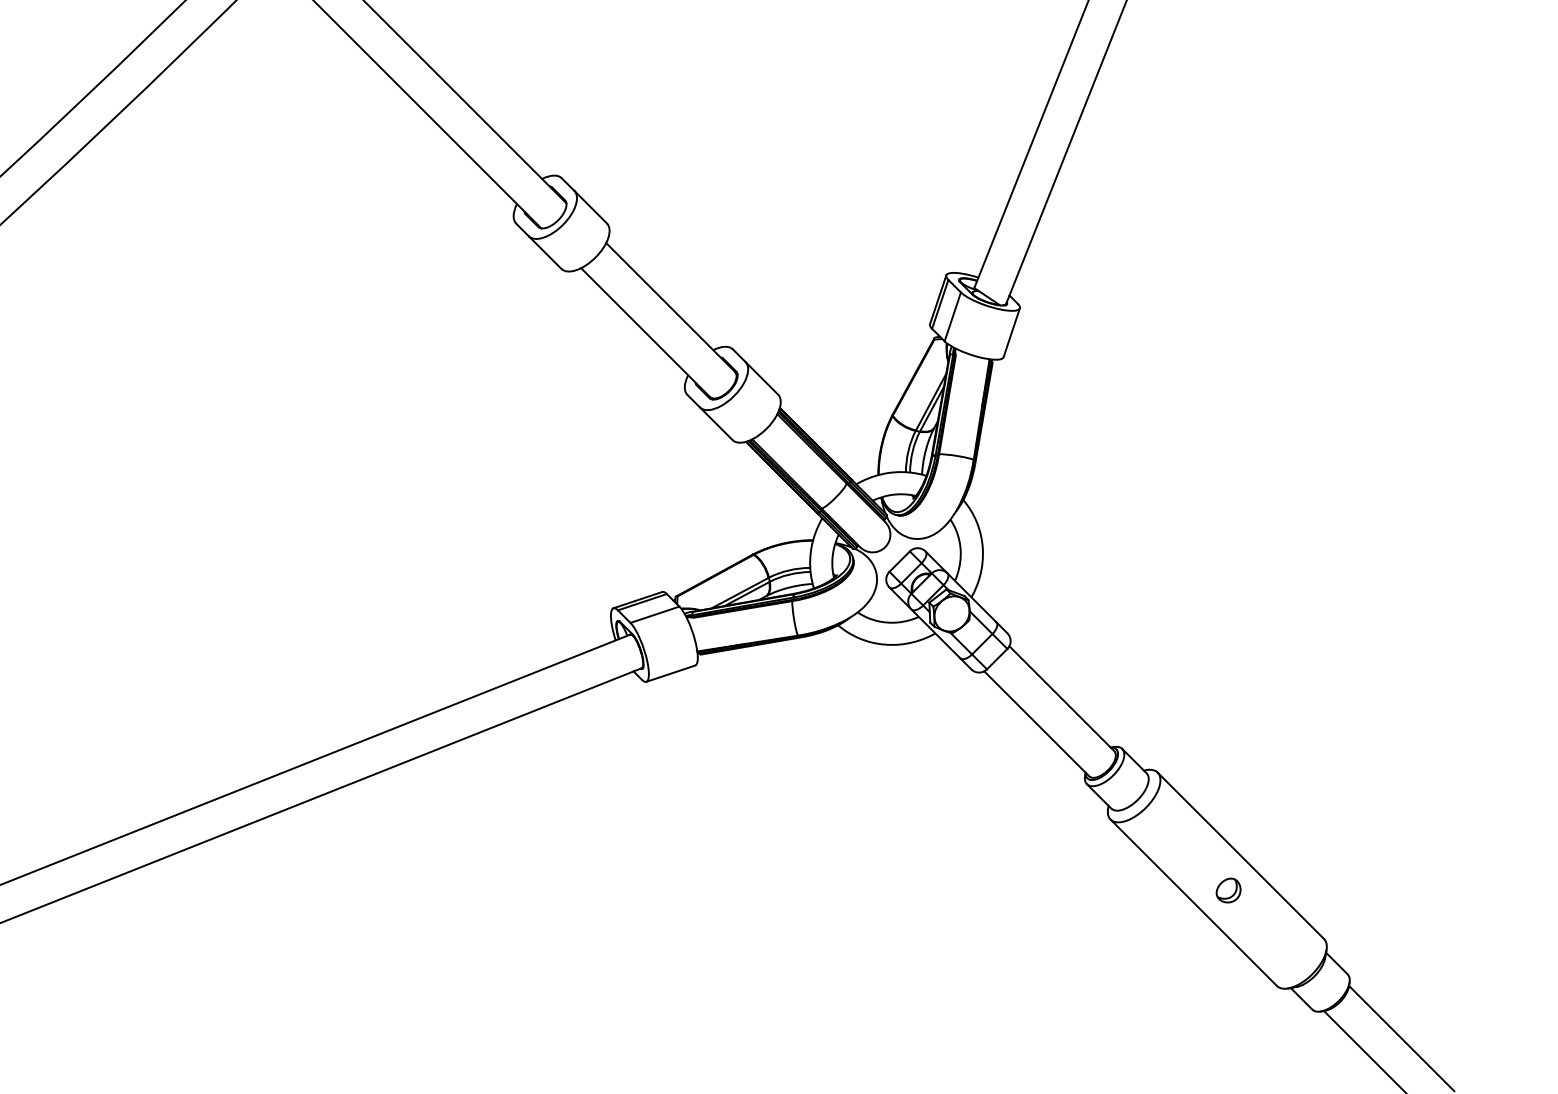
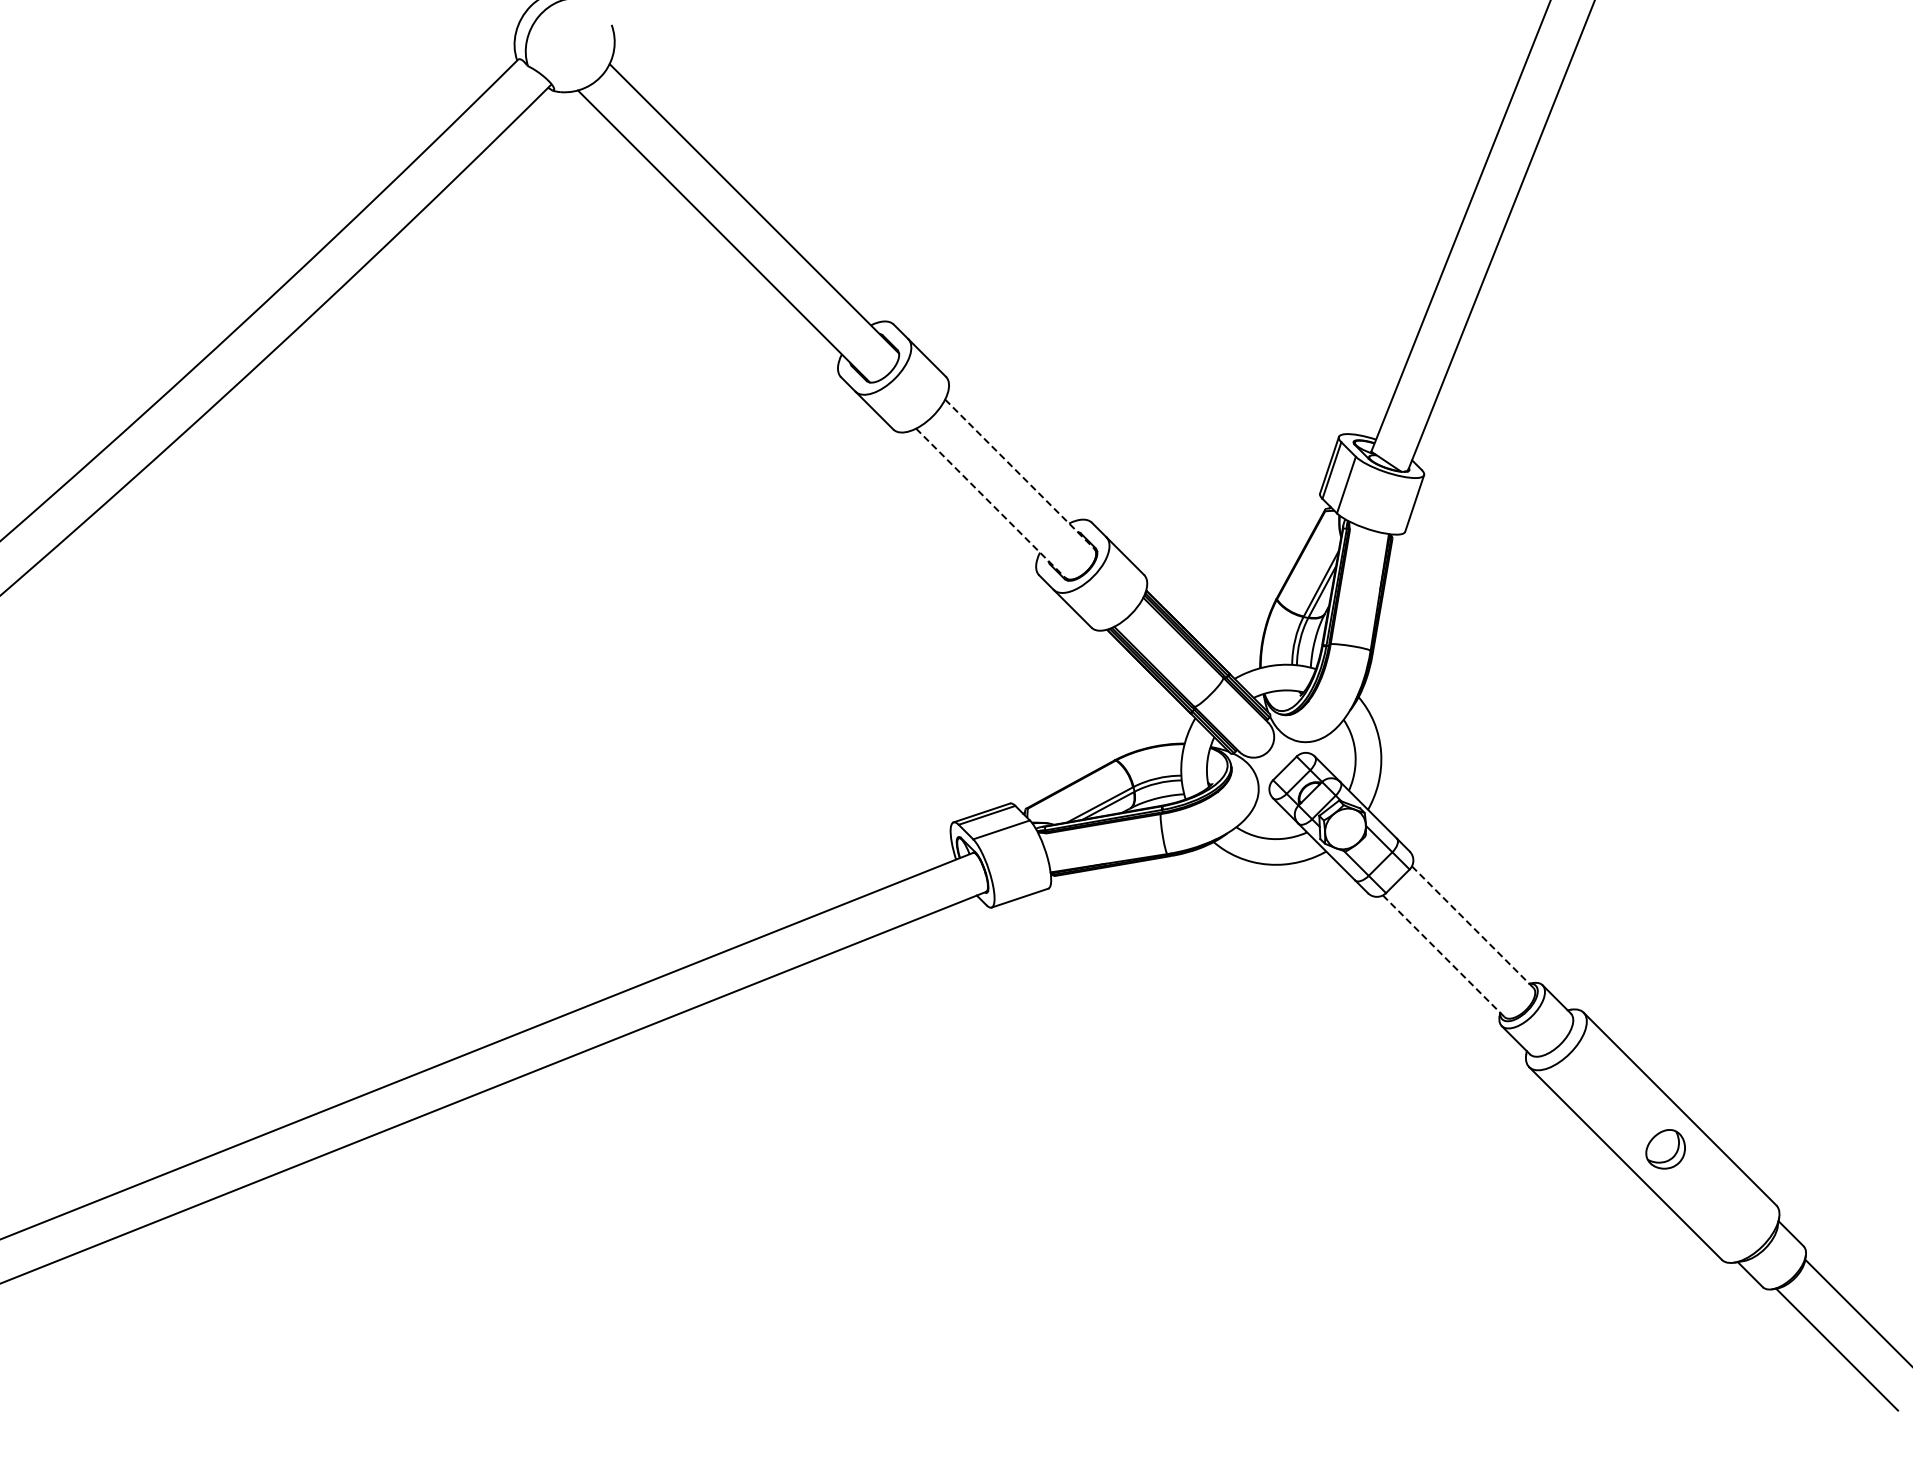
line: (670, 307) -> (1019, 474), solid -> dashed
line: (645, 332) -> (990, 503), solid -> dashed
line: (1061, 699) -> (1472, 927), solid -> dashed
line: (1036, 724) -> (1443, 956), solid -> dashed
part: (1228, 889) -> (1665, 1148), size x1.4

